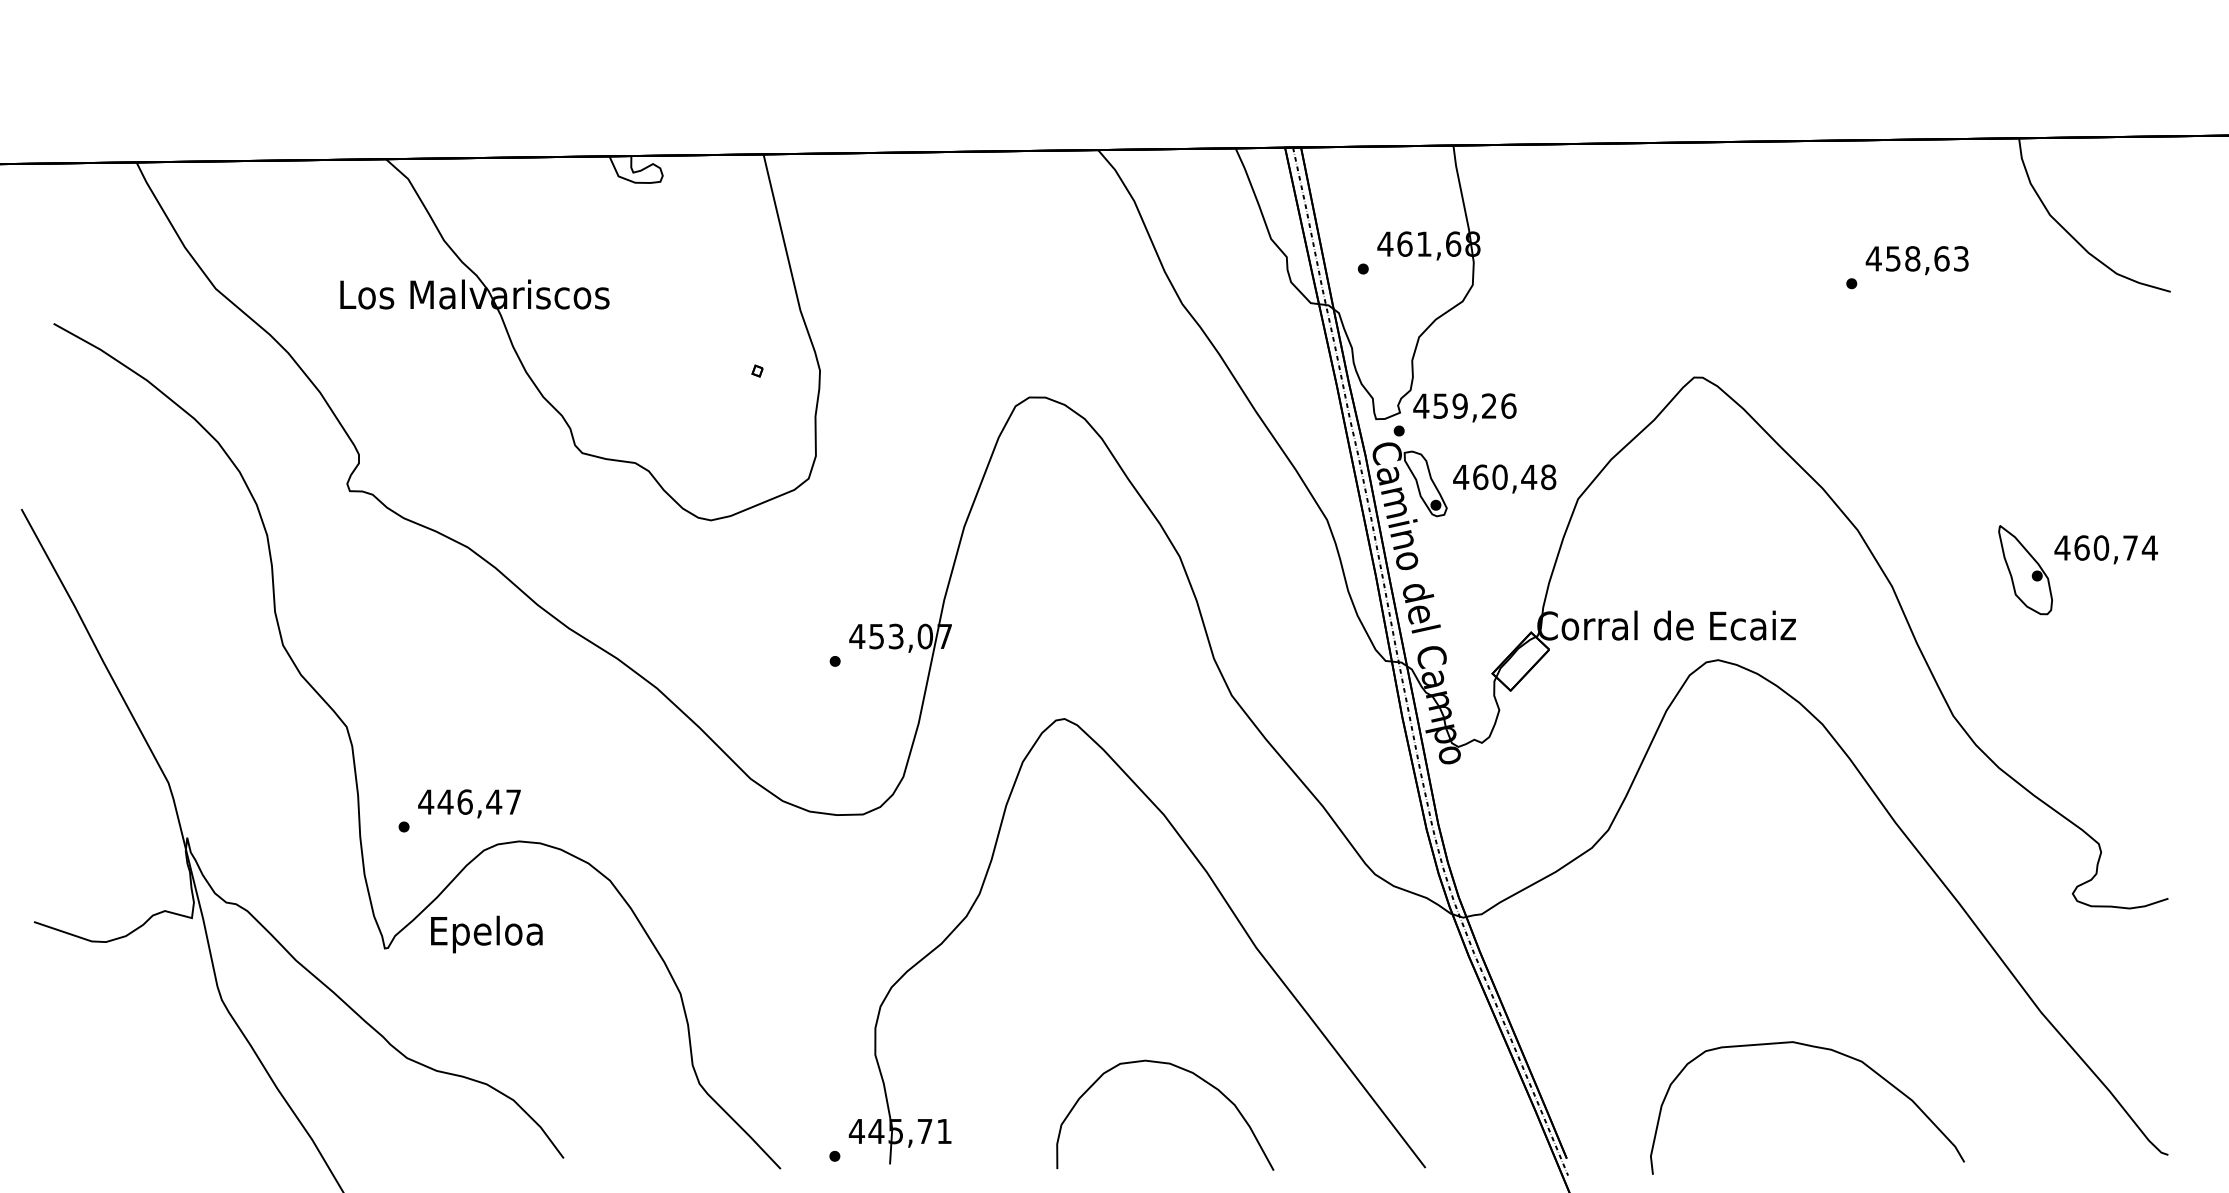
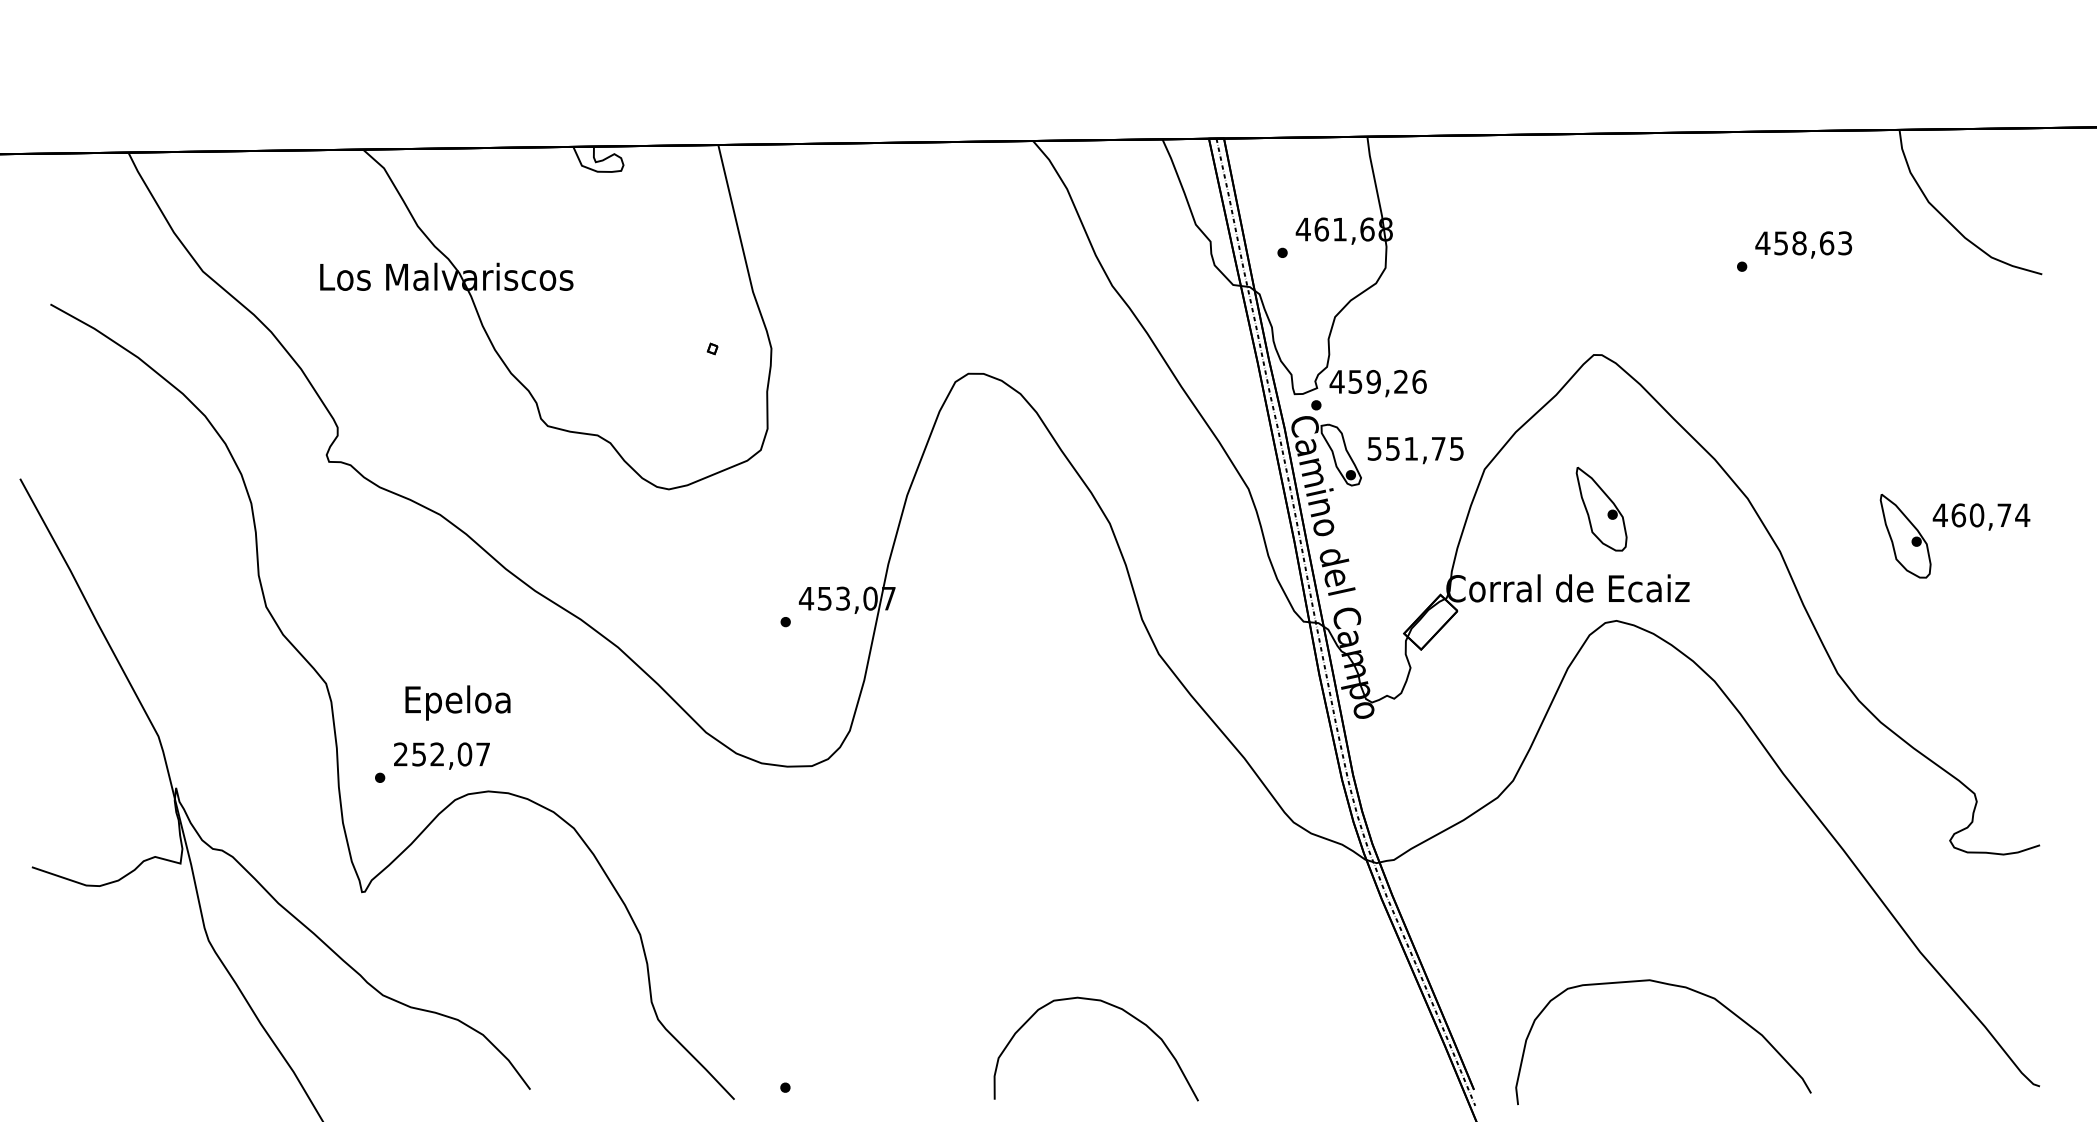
text: (1504, 476) -> (1415, 448), 460,48 -> 551,75
part: (1702, 540) -> (1601, 508), added
text: (459, 802) -> (432, 754), 446,47 -> 252,07
part: (1216, 889) -> (1144, 836), removed
text: (486, 933) -> (457, 702), moved
curve: (1818, 1048) -> (1673, 986), moved

